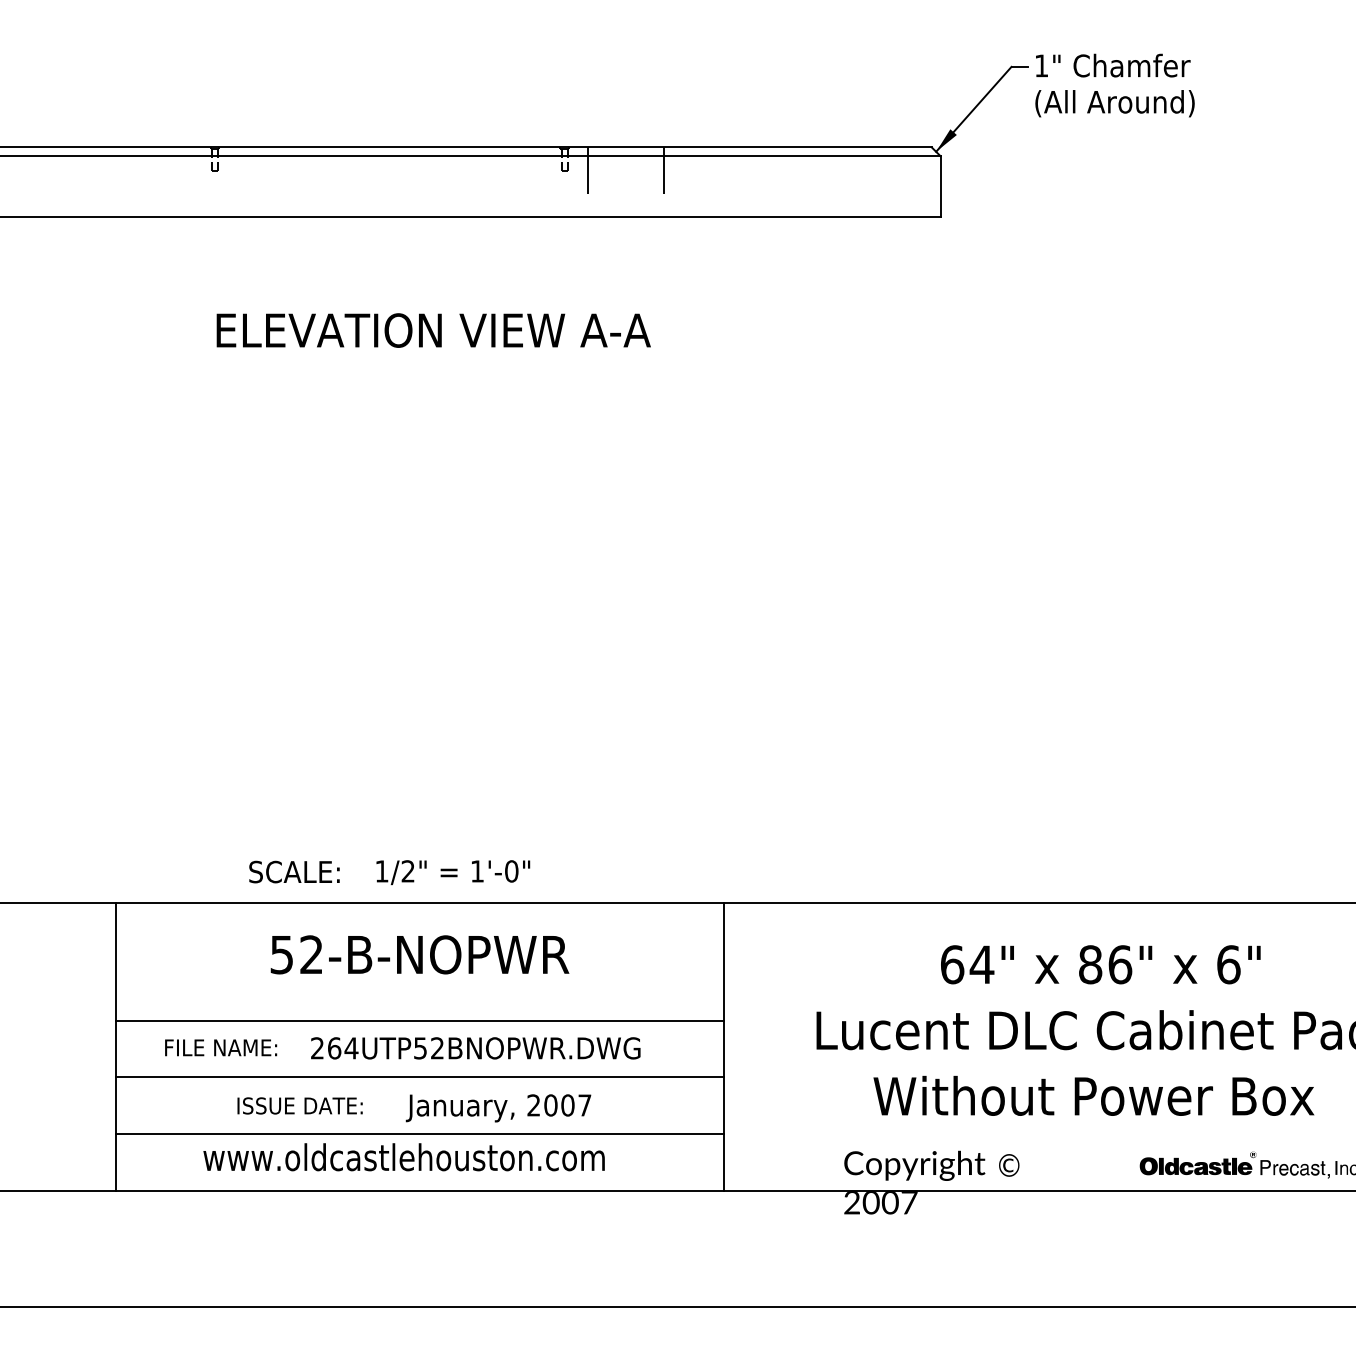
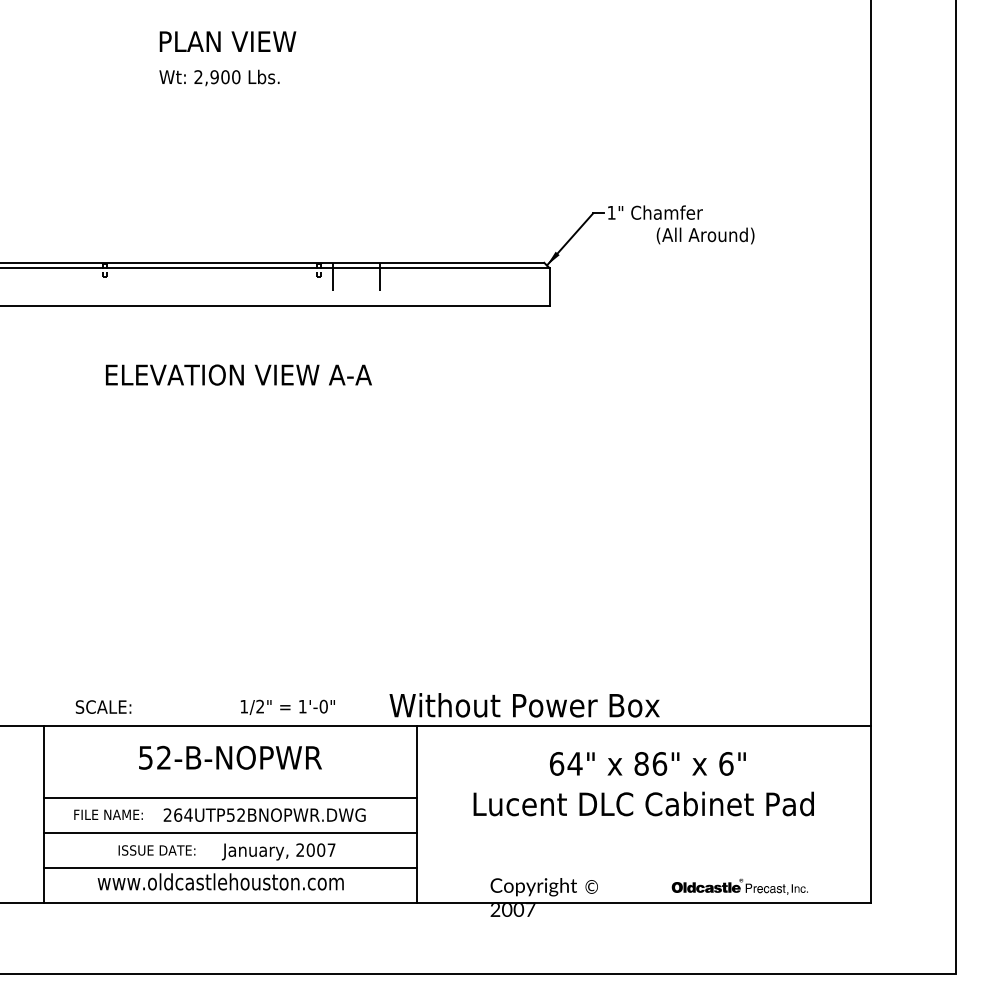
text: (1114, 102) -> (705, 235), moved
text: (294, 871) -> (103, 706), moved
text: (452, 871) -> (287, 706), moved
text: (1093, 1096) -> (524, 705), moved

